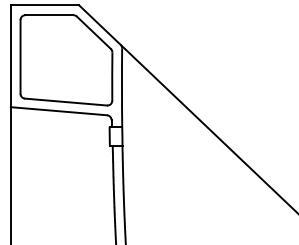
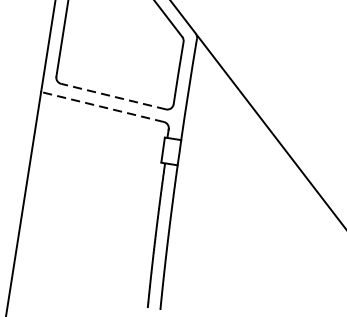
line: (65, 102) -> (112, 97), solid -> dashed
line: (58, 111) -> (101, 107), solid -> dashed

